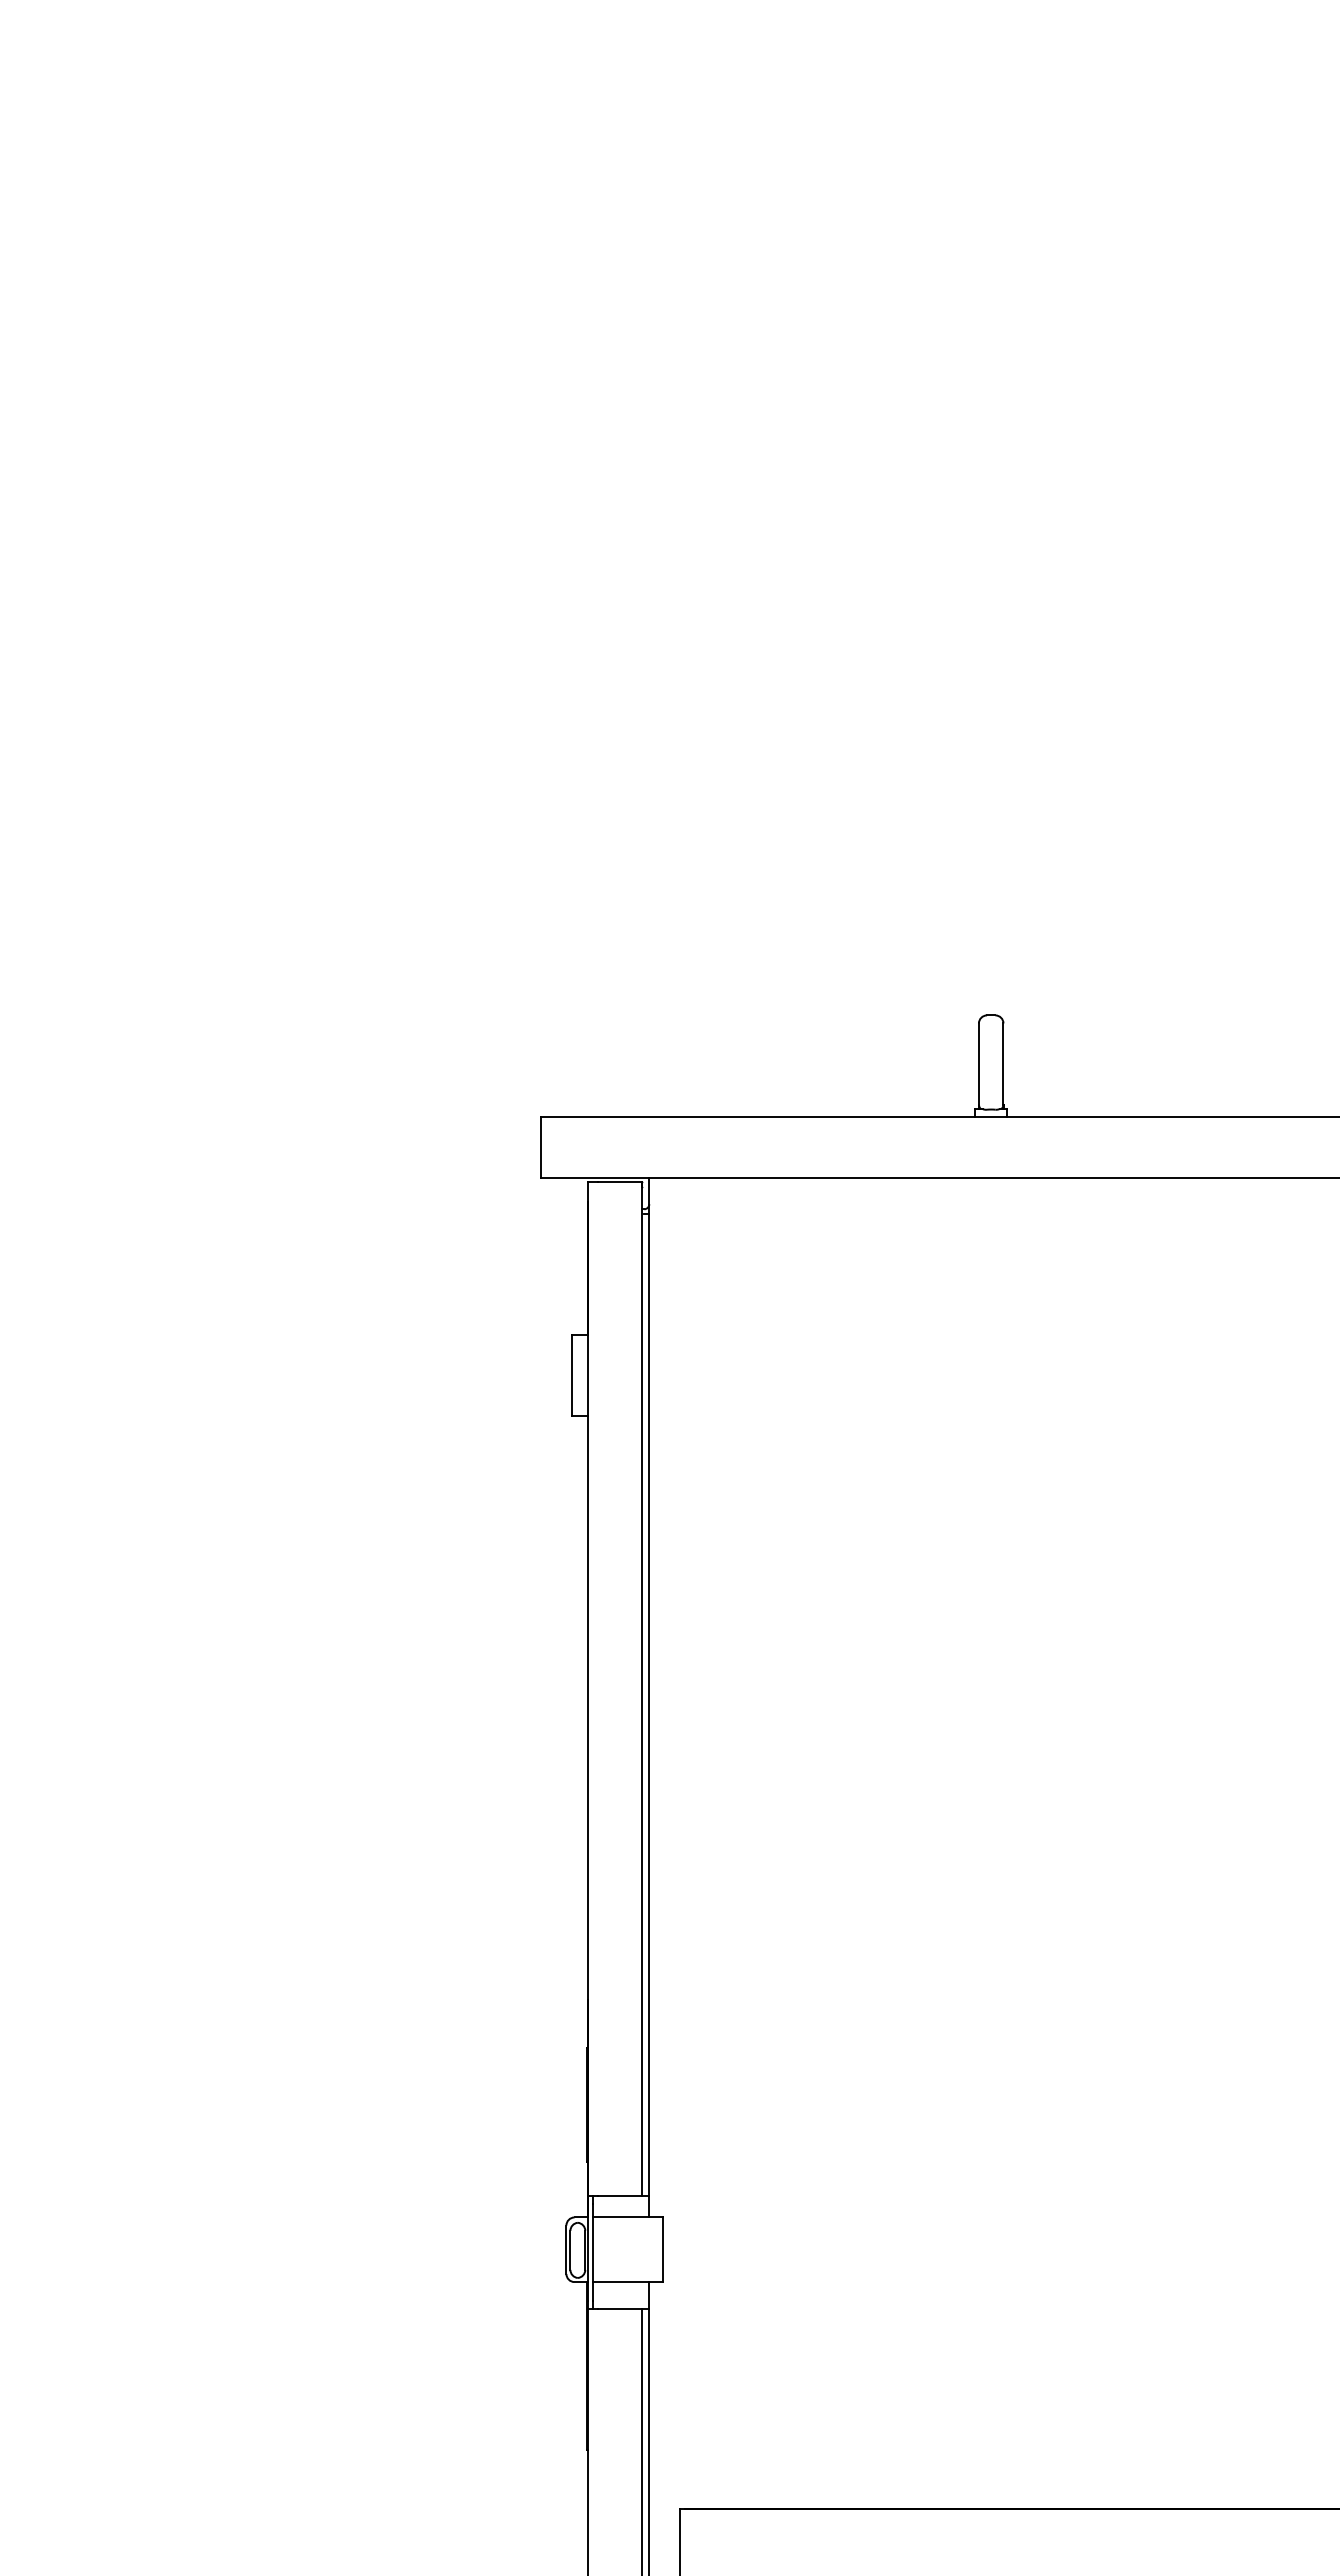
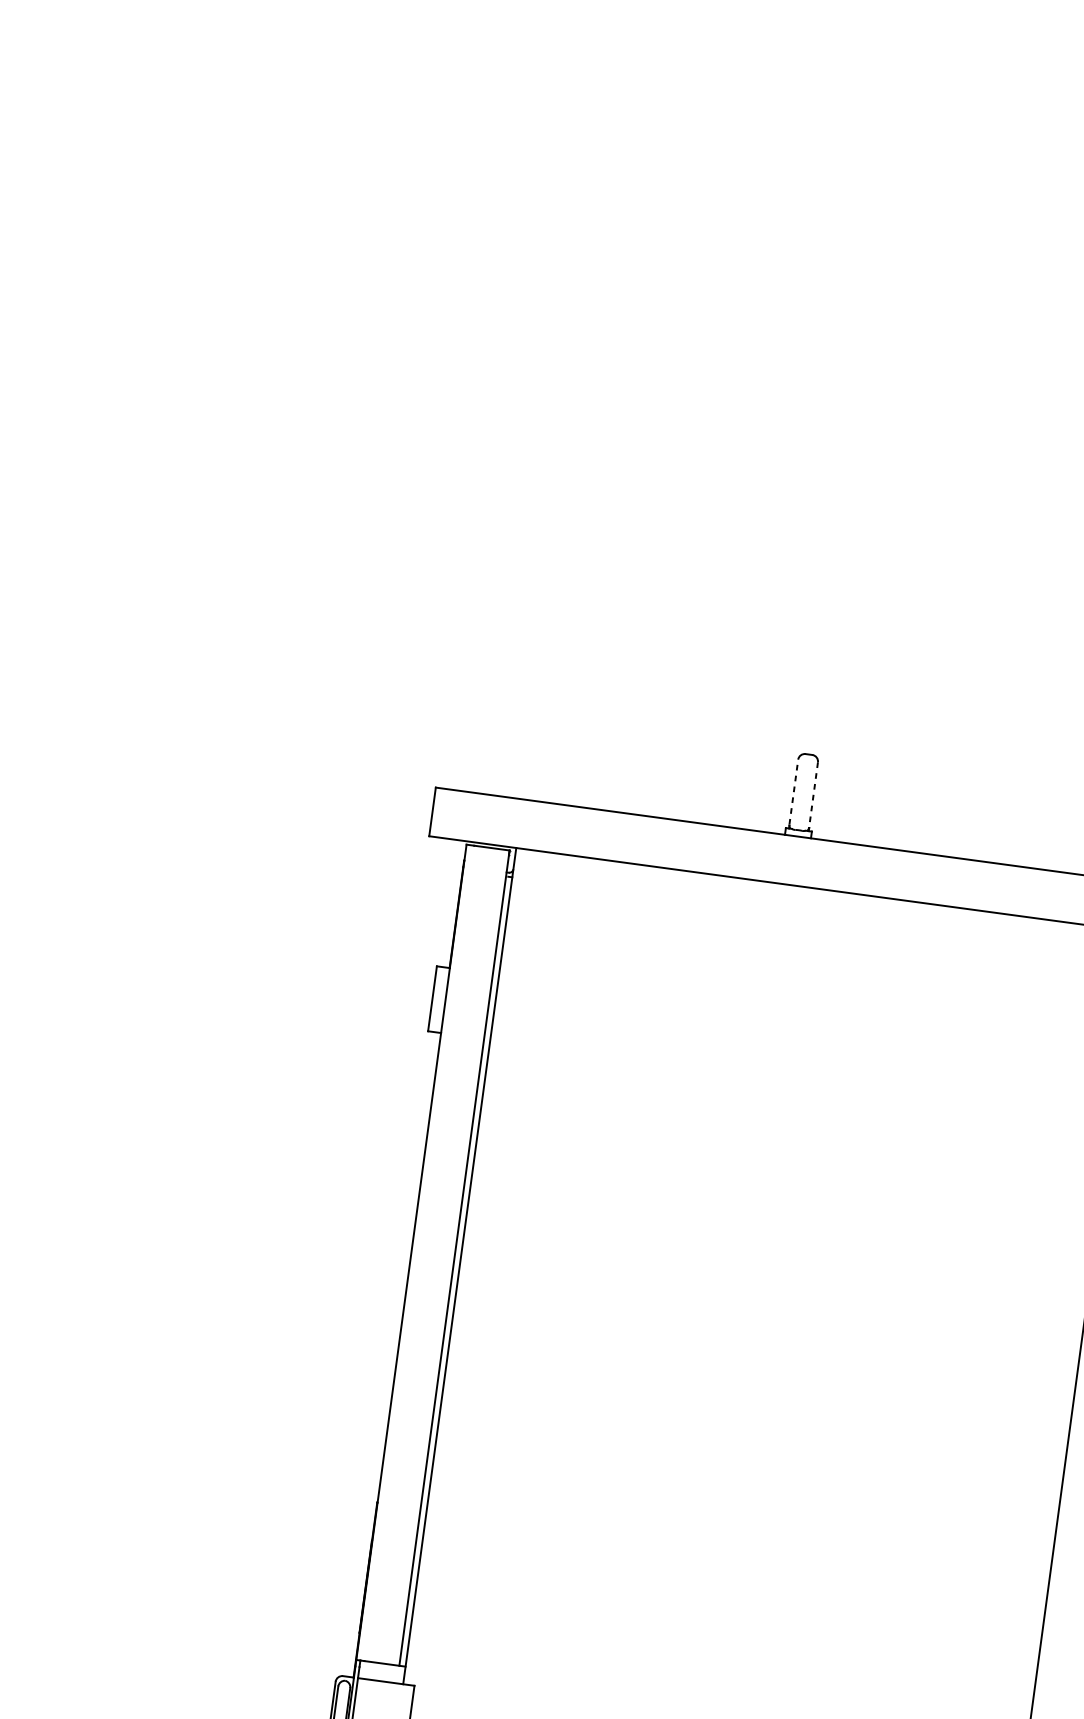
line: (978, 1063) -> (793, 791), solid -> dashed
line: (1003, 1064) -> (813, 795), solid -> dashed

